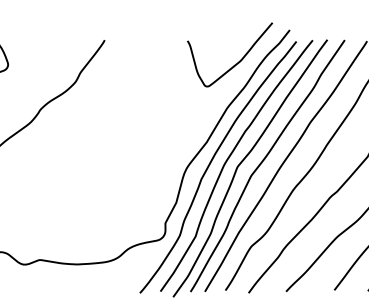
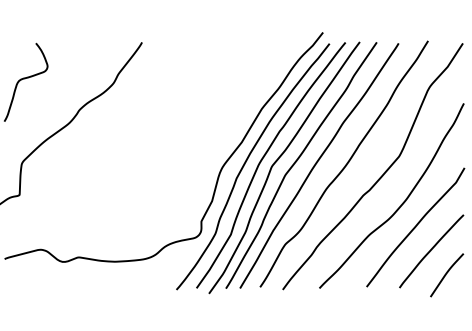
curve: (238, 61) -> (272, 63), removed

